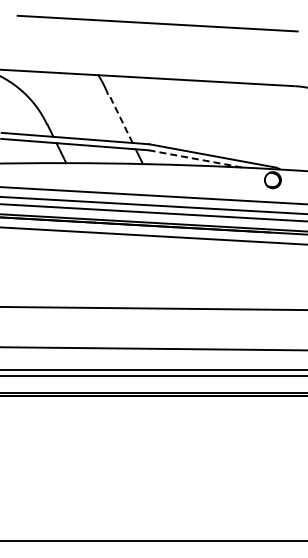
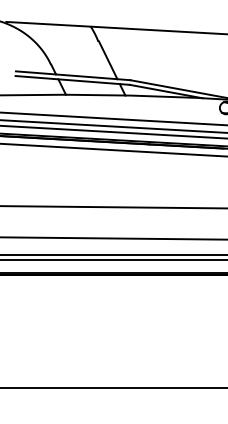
line: (120, 118) -> (108, 60), dashed -> solid
line: (195, 158) -> (166, 91), dashed -> solid

